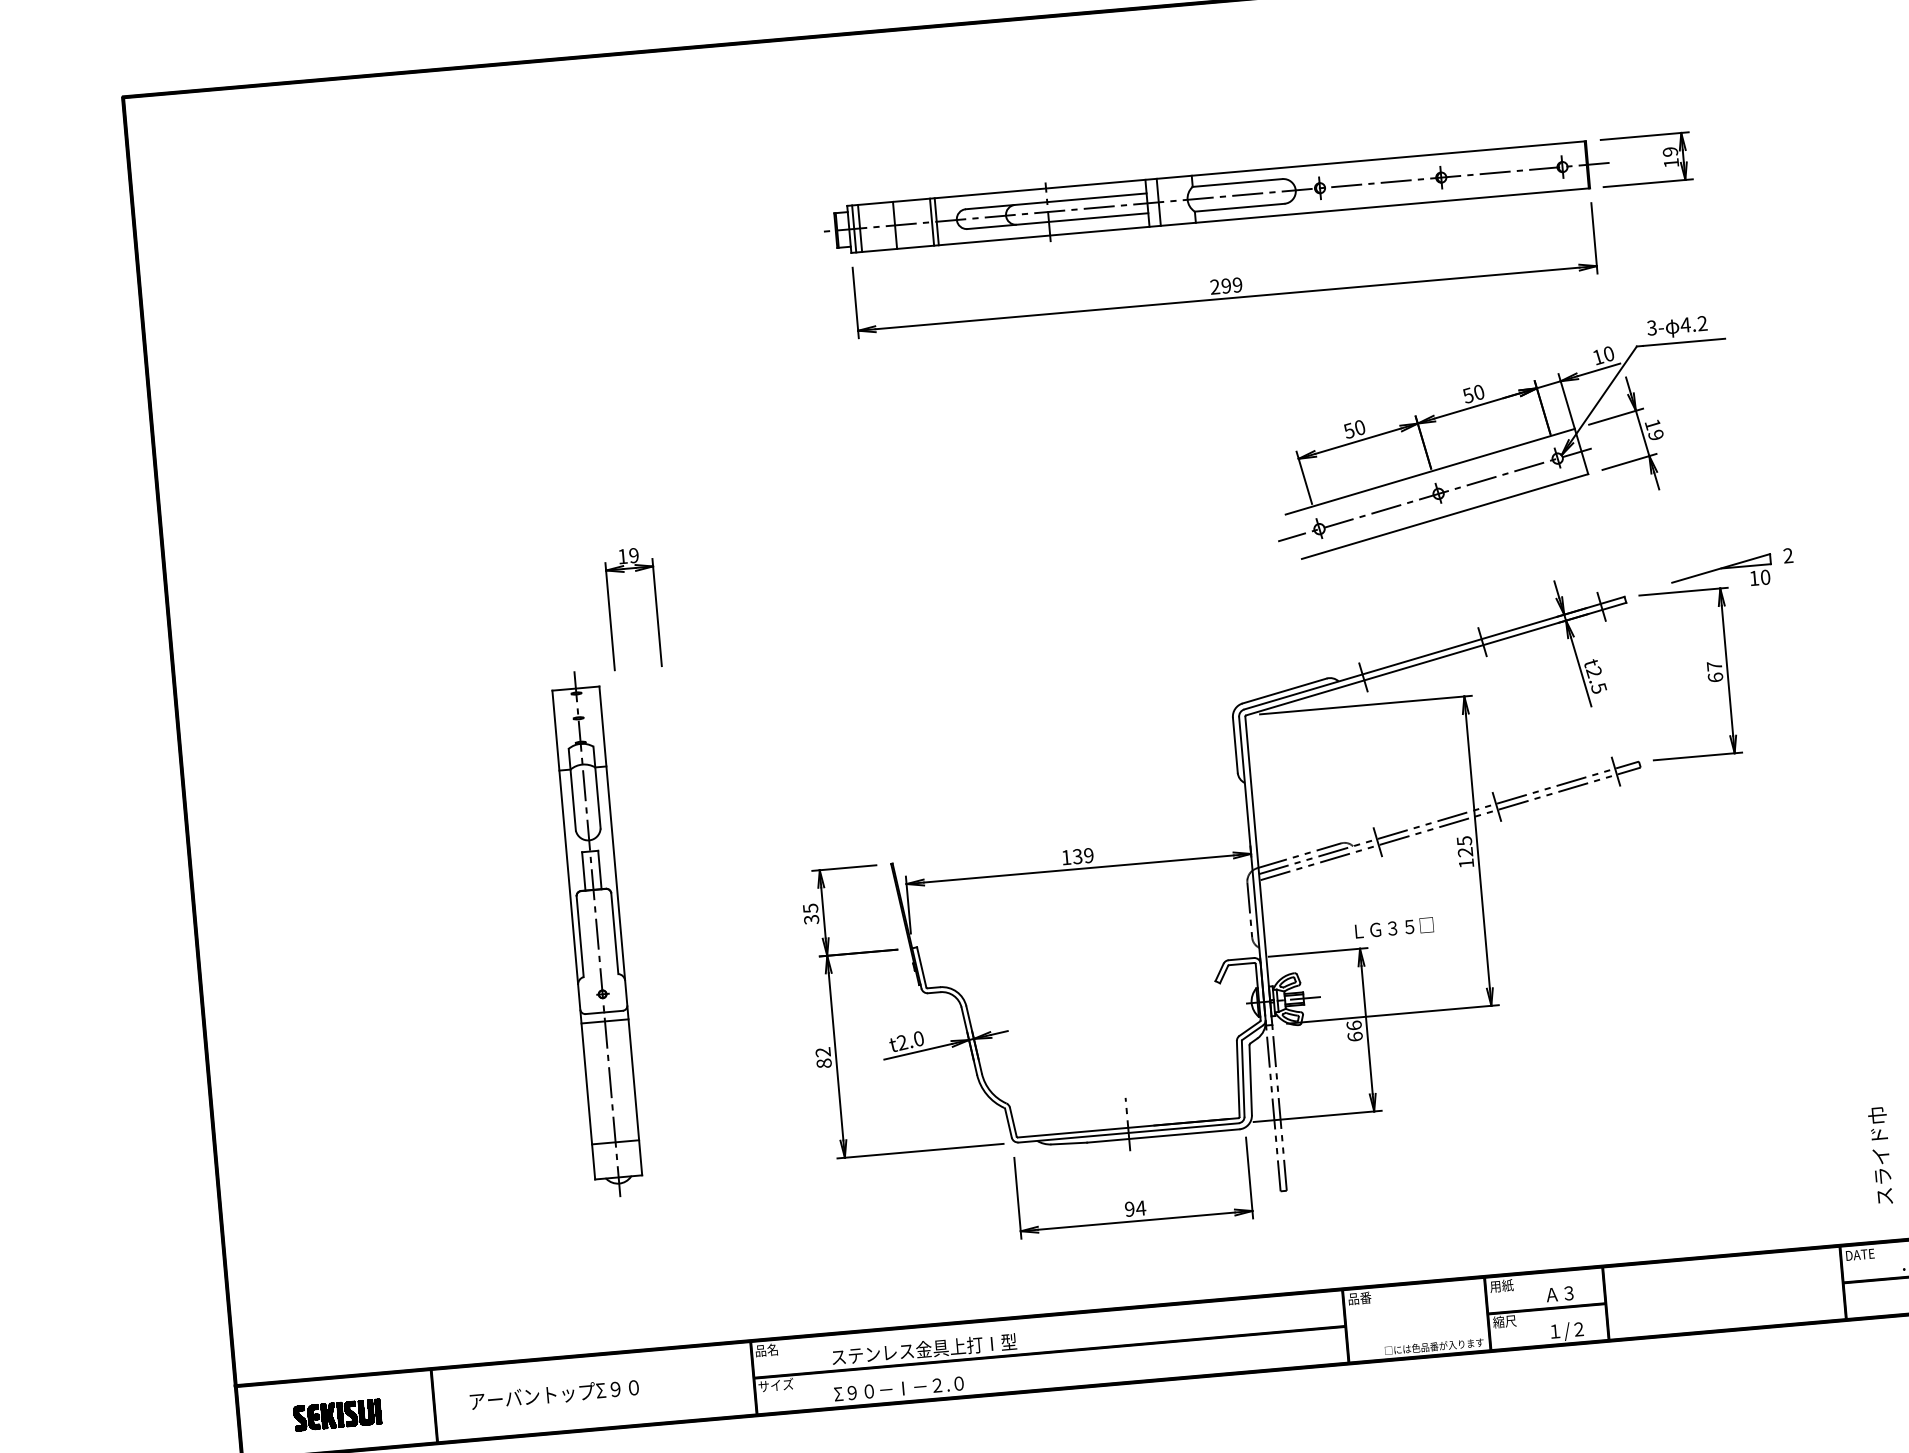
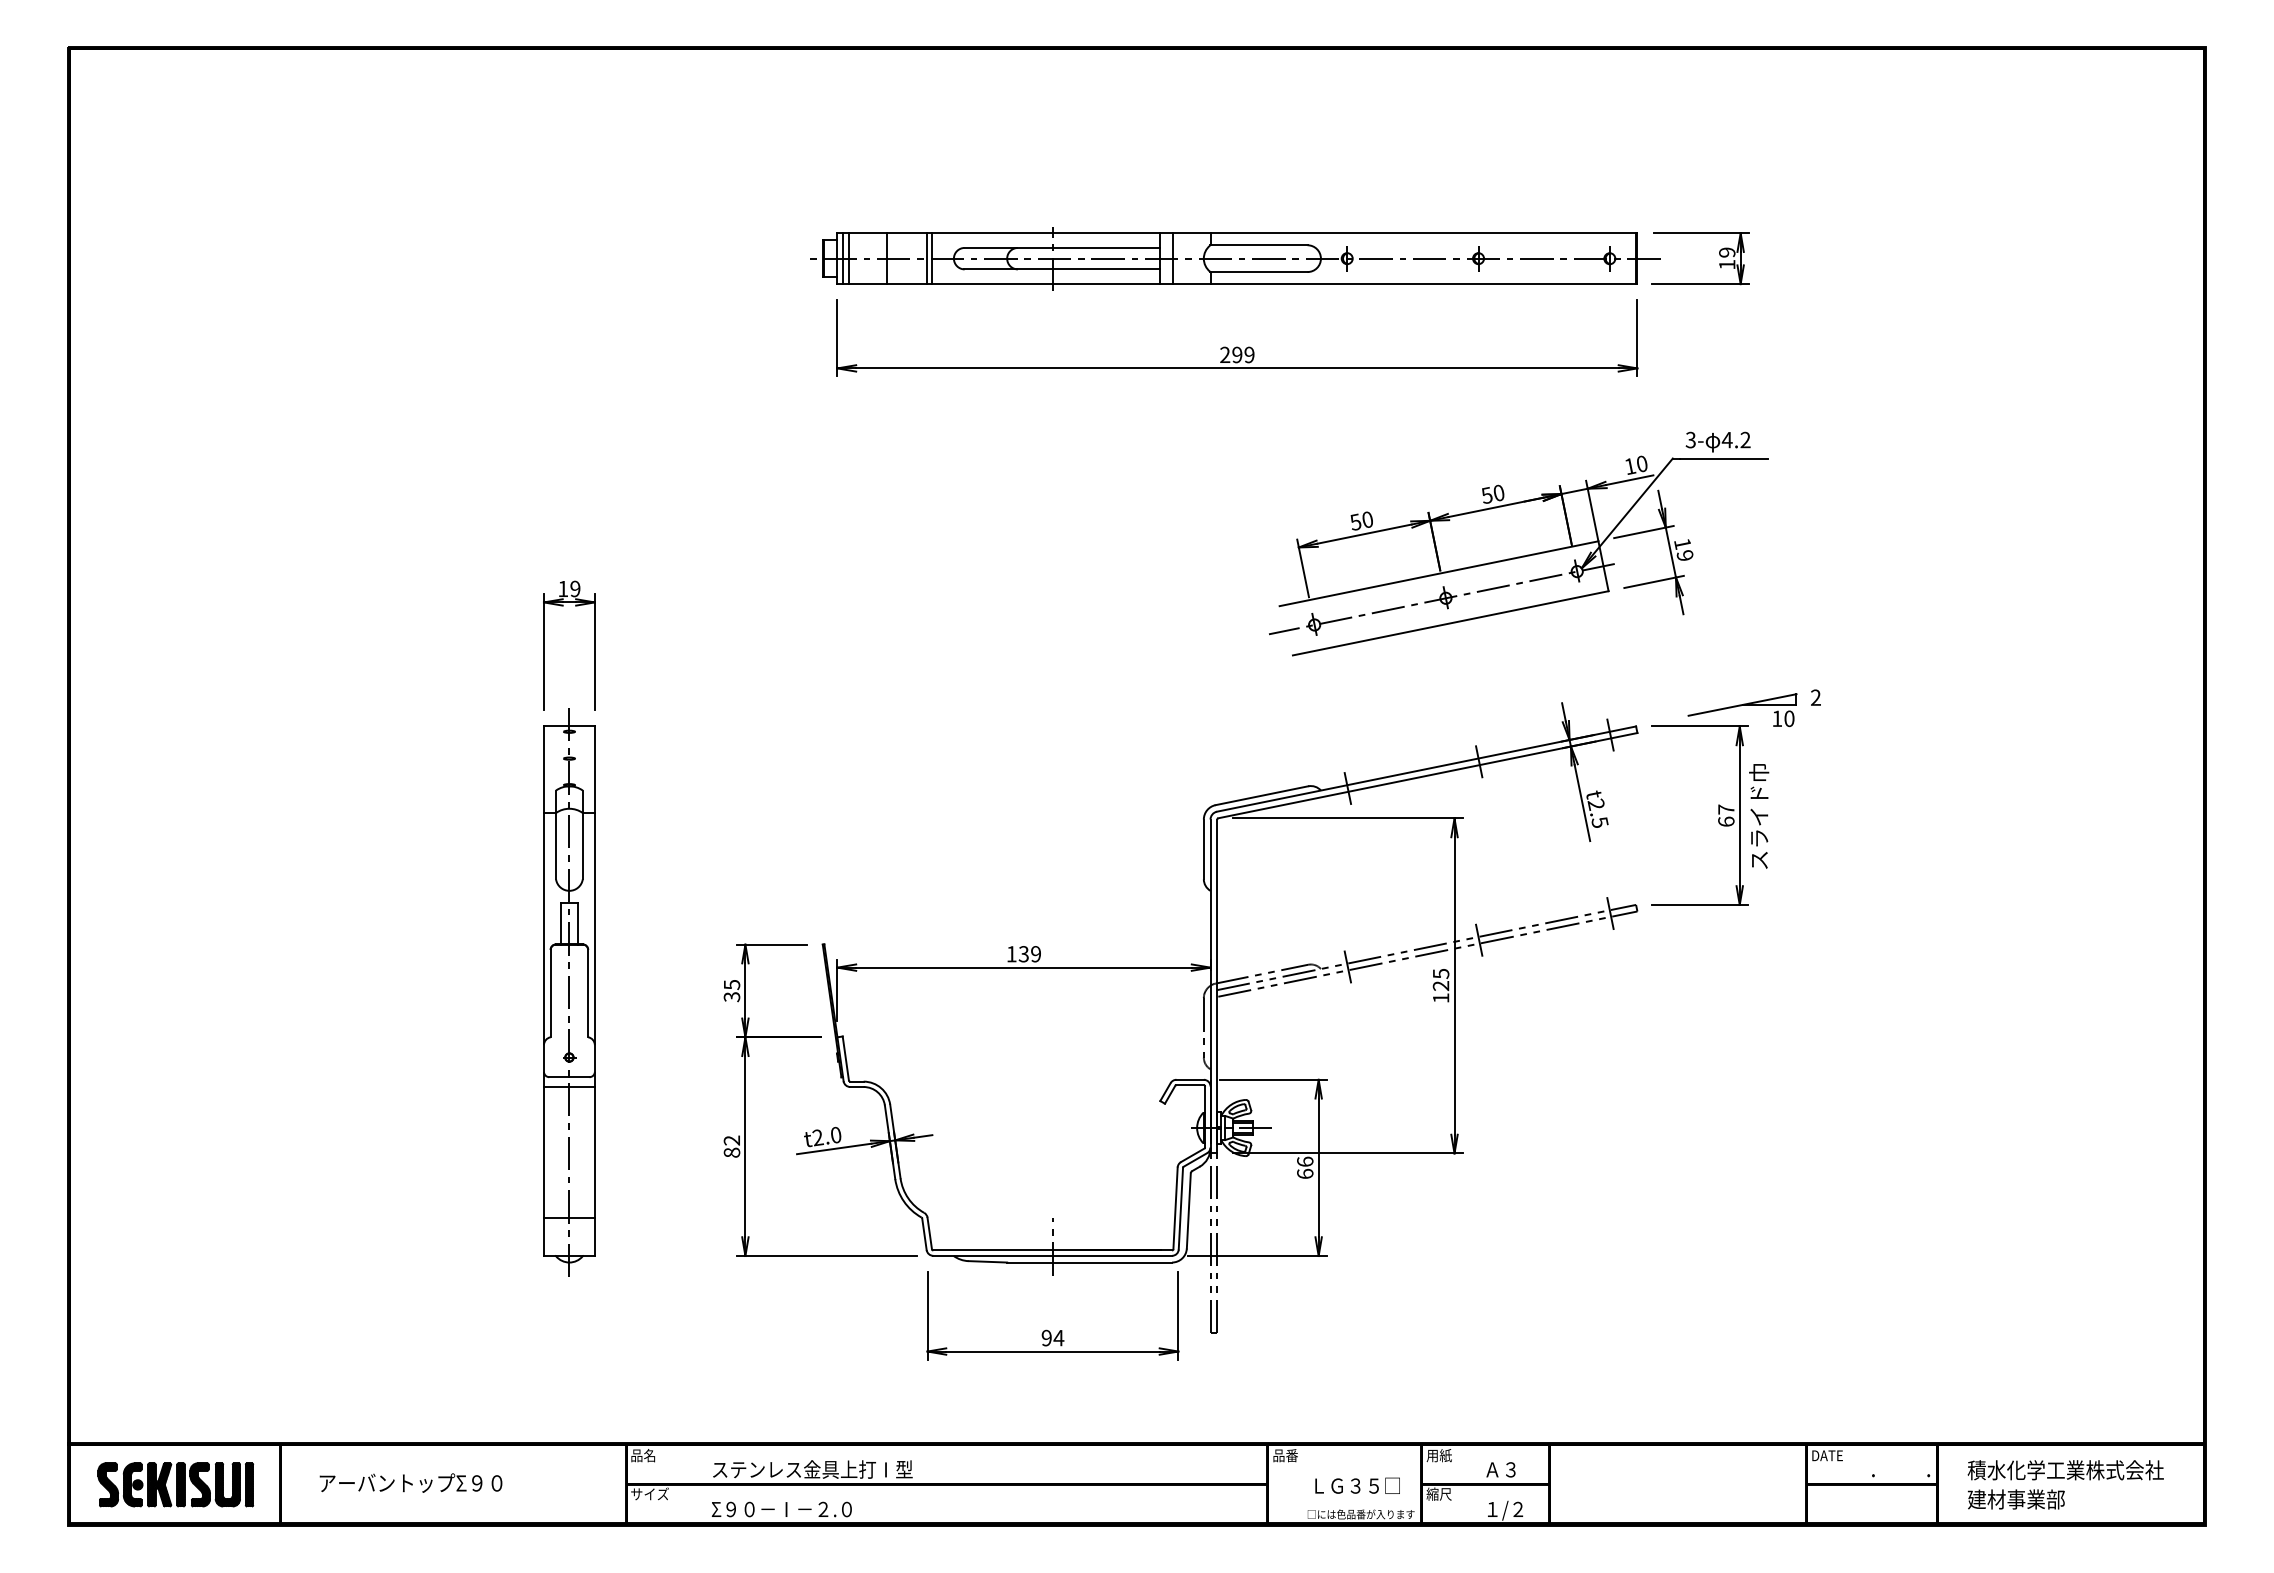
text: (1394, 927) -> (1357, 1485), moved
part: (597, 934) -> (569, 992), moved
text: (1881, 1155) -> (1759, 816), moved
part: (337, 1414) -> (175, 1484), size x1.67

